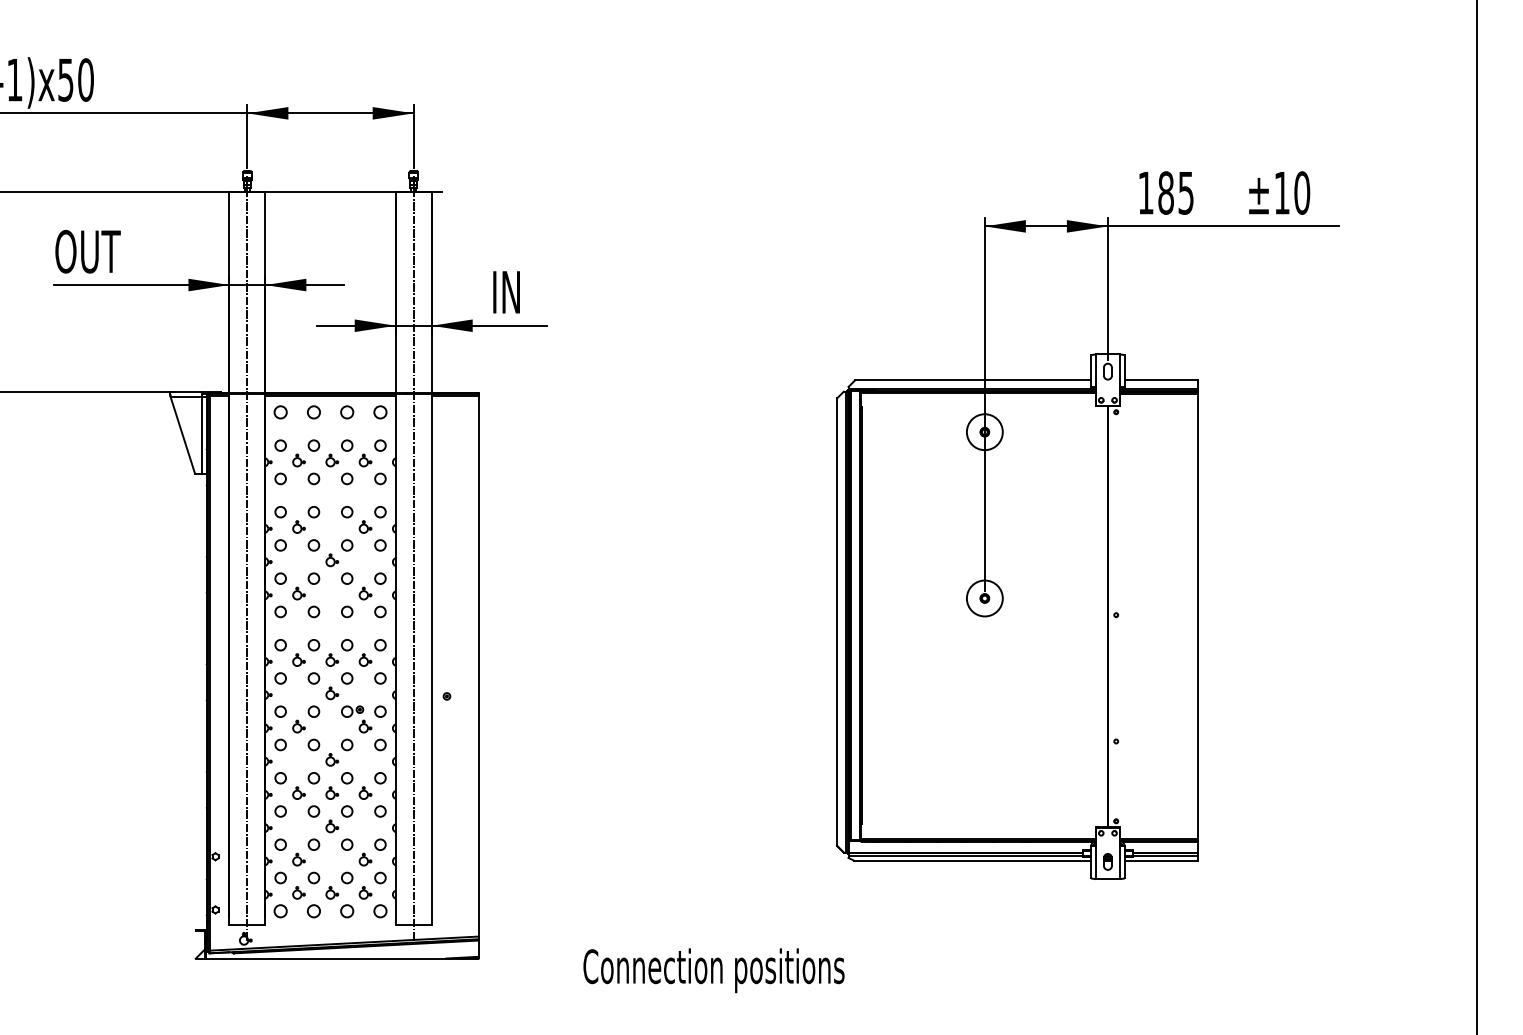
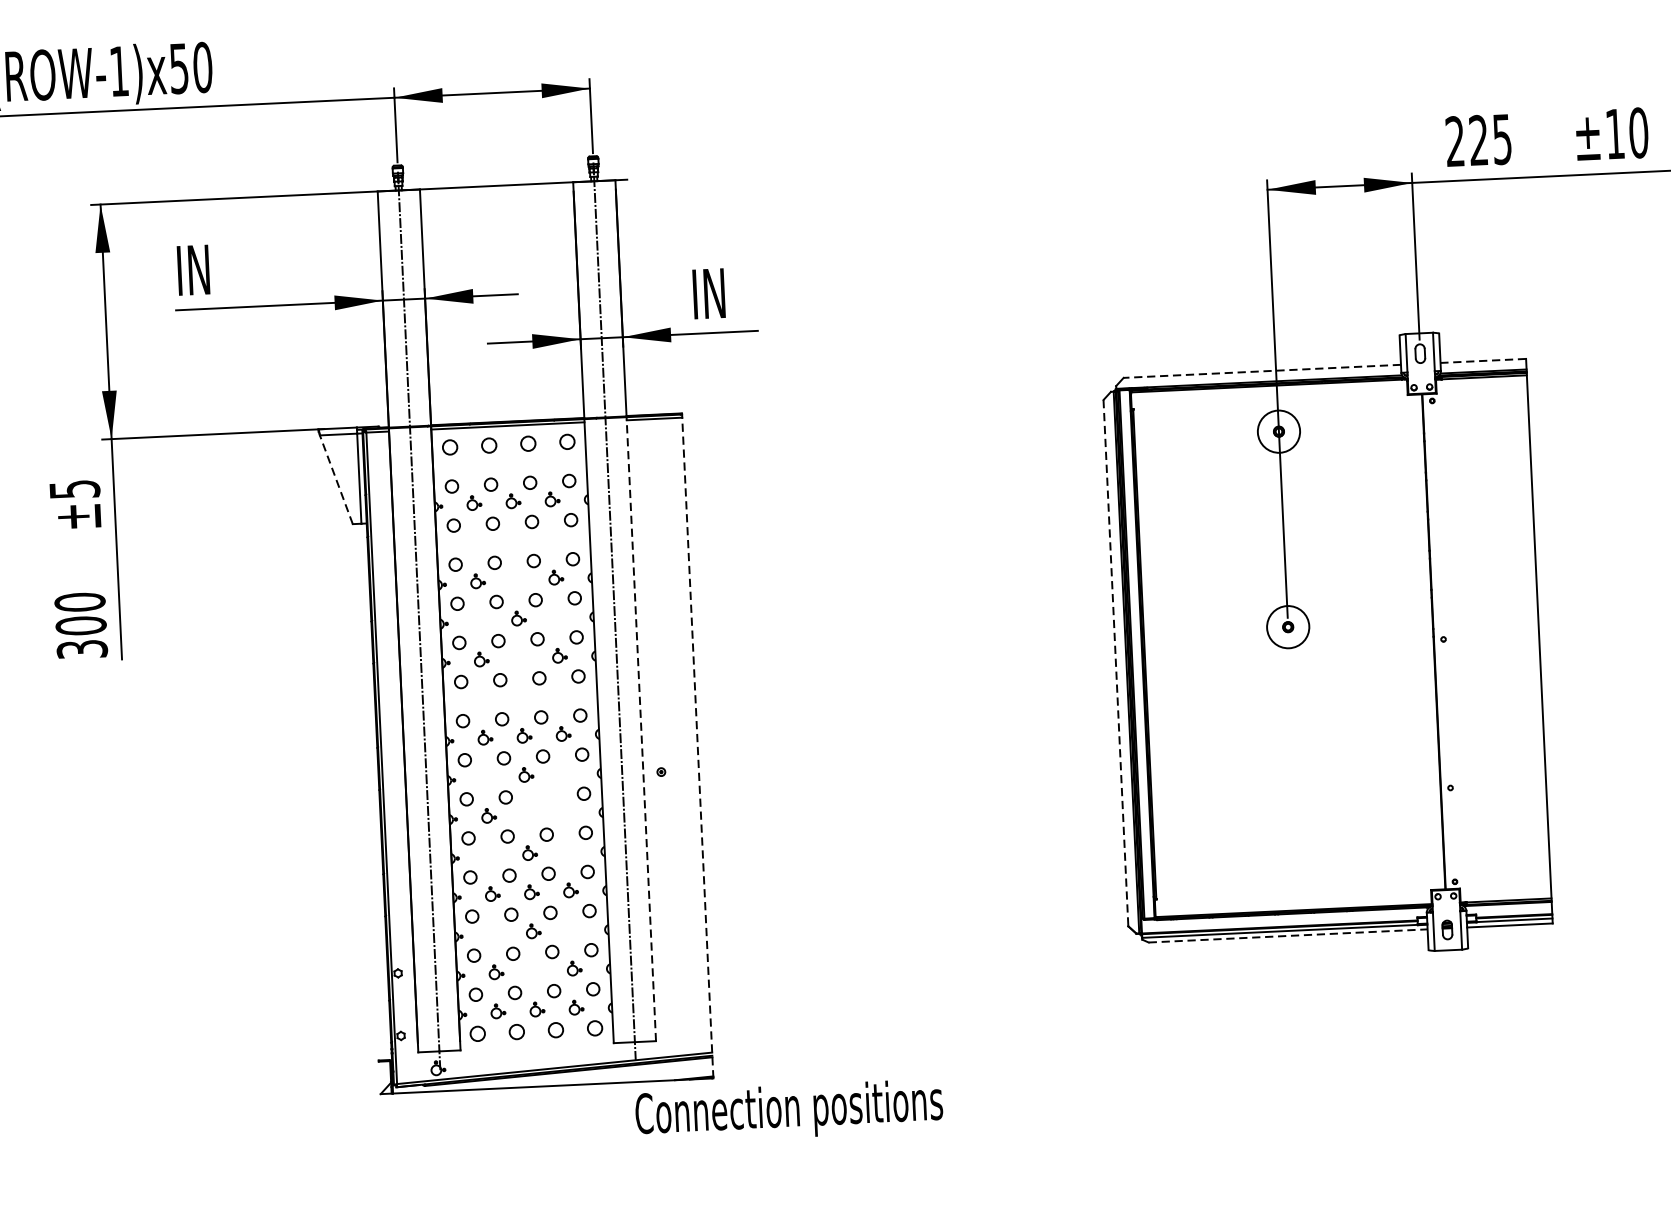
text: (1155, 192) -> (1466, 140), 185 -> 225
text: (87, 251) -> (214, 269), OUT -> IN
line: (973, 380) -> (1262, 371), solid -> dashed
line: (1160, 380) -> (1482, 361), solid -> dashed
line: (182, 434) -> (335, 478), solid -> dashed
line: (837, 622) -> (1116, 663), solid -> dashed
line: (431, 658) -> (641, 728), solid -> dashed
line: (478, 675) -> (697, 745), solid -> dashed
part: (356, 719) -> (556, 804), removed
line: (972, 860) -> (1288, 935), solid -> dashed
text: (713, 970) -> (788, 1111), moved

